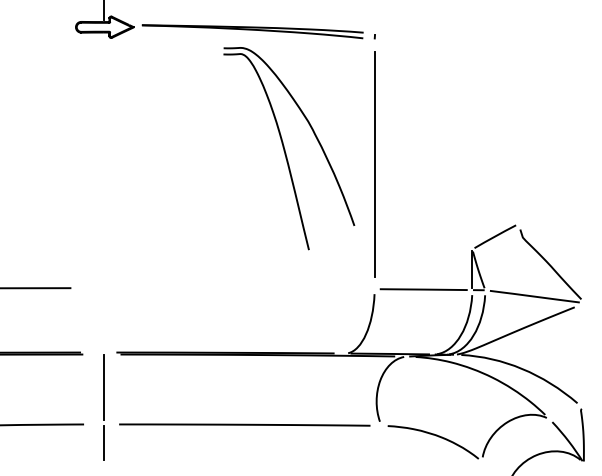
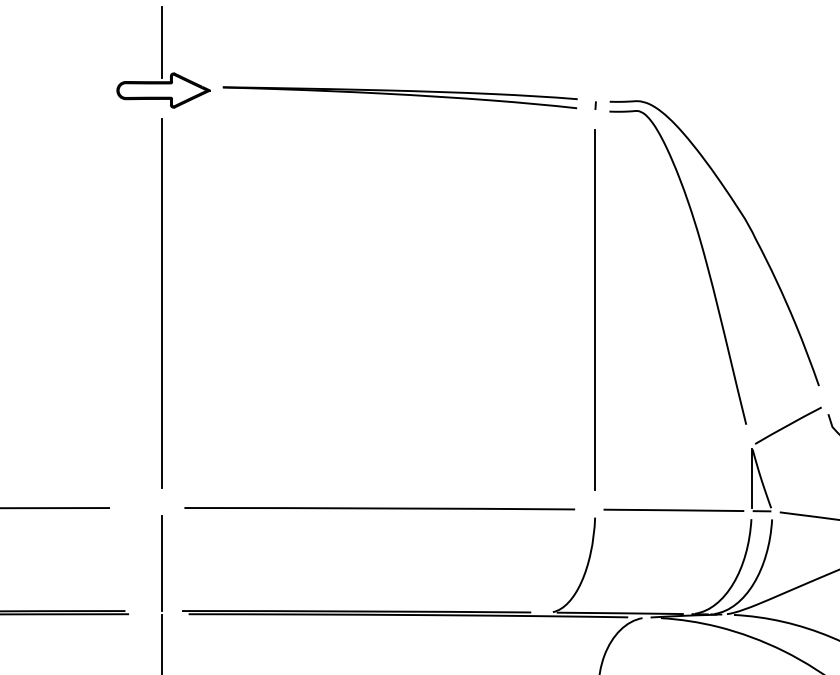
part: (289, 148) -> (715, 262), moved
line: (103, 160) -> (161, 303), added
line: (239, 288) -> (379, 508), added
line: (103, 322) -> (161, 562), added

